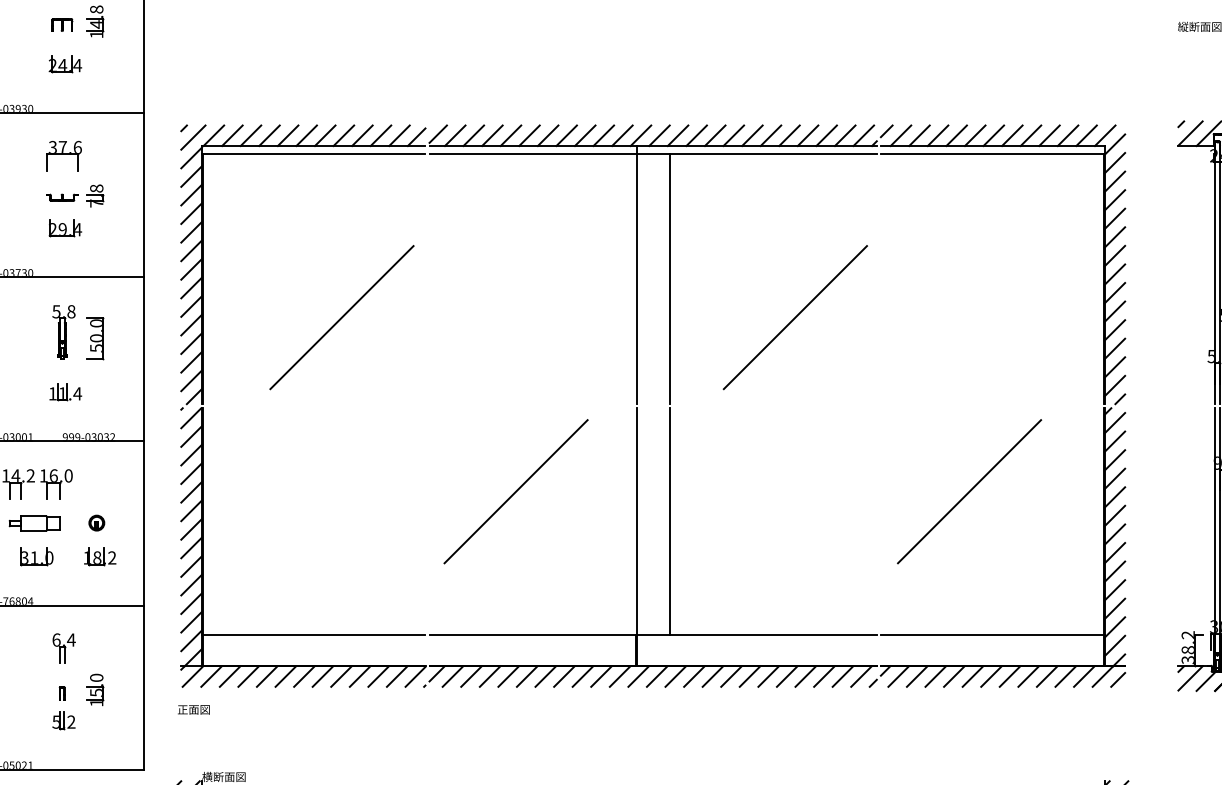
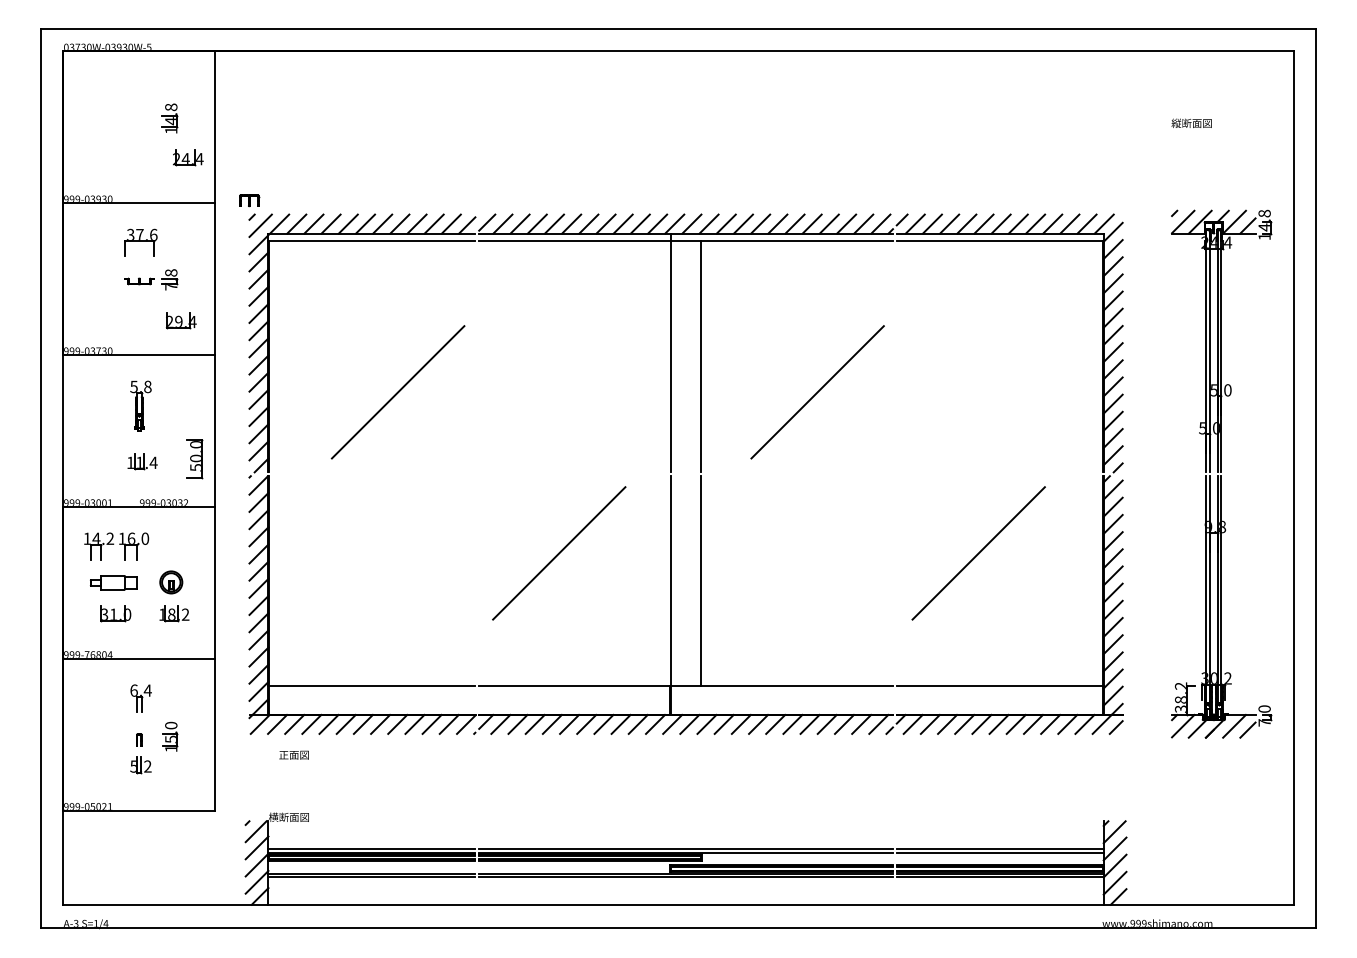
part: (62, 24) -> (249, 200), moved
part: (65, 63) -> (188, 157), moved
part: (65, 228) -> (181, 320), moved
part: (94, 339) -> (194, 459), moved
part: (96, 523) -> (171, 582), size x1.6
text: (193, 709) -> (293, 754), moved

